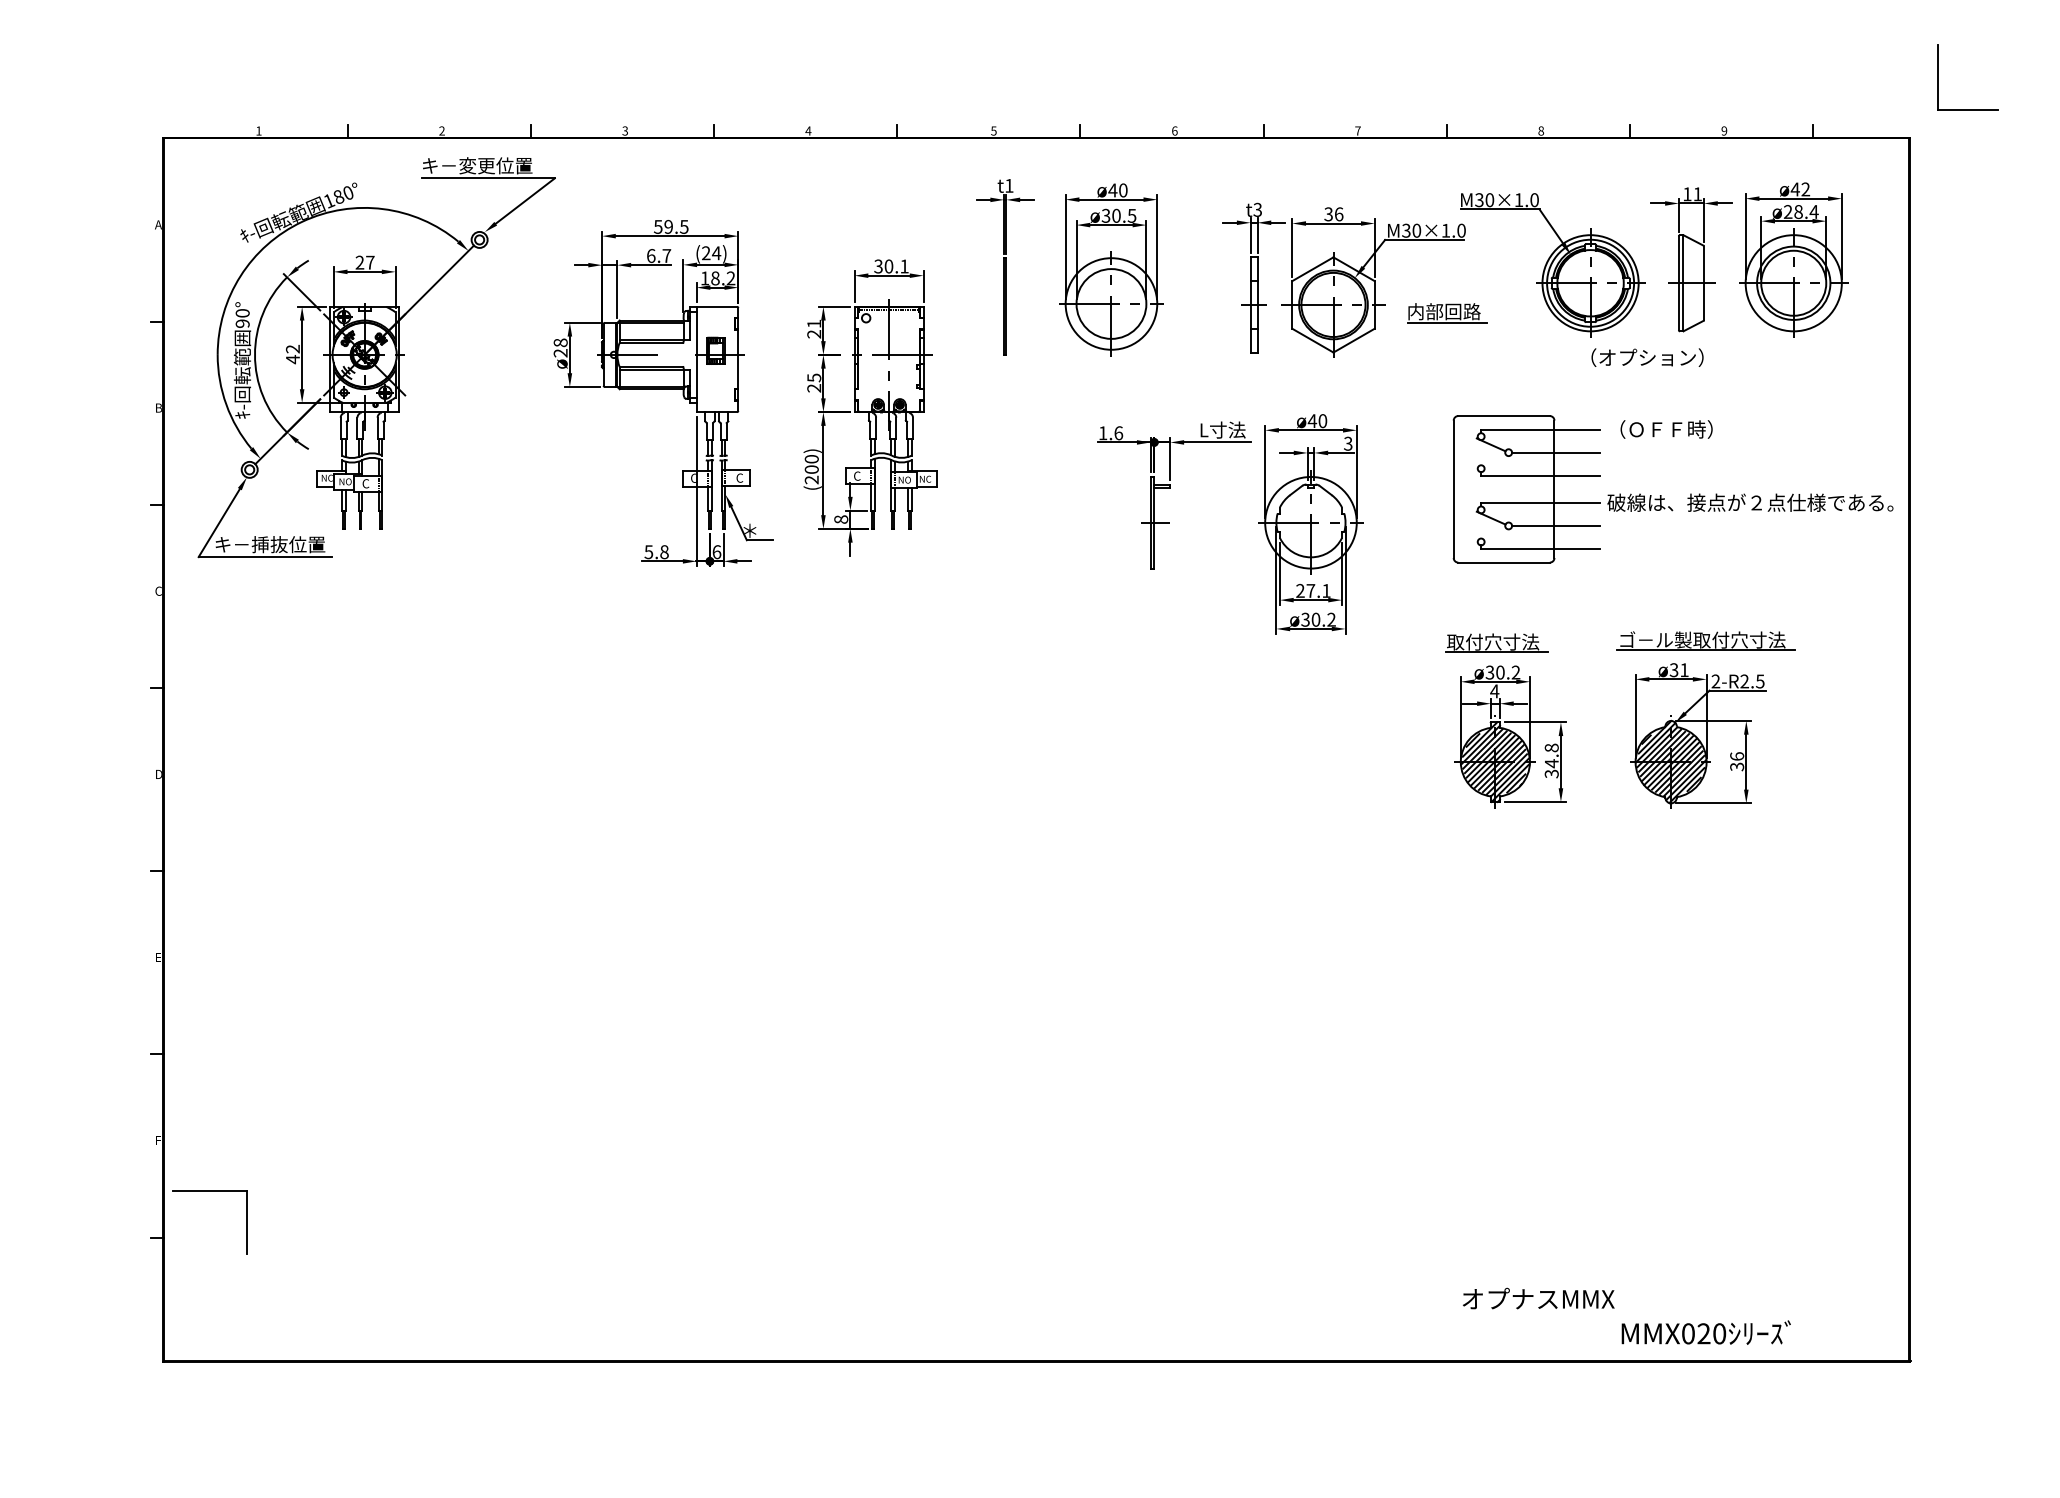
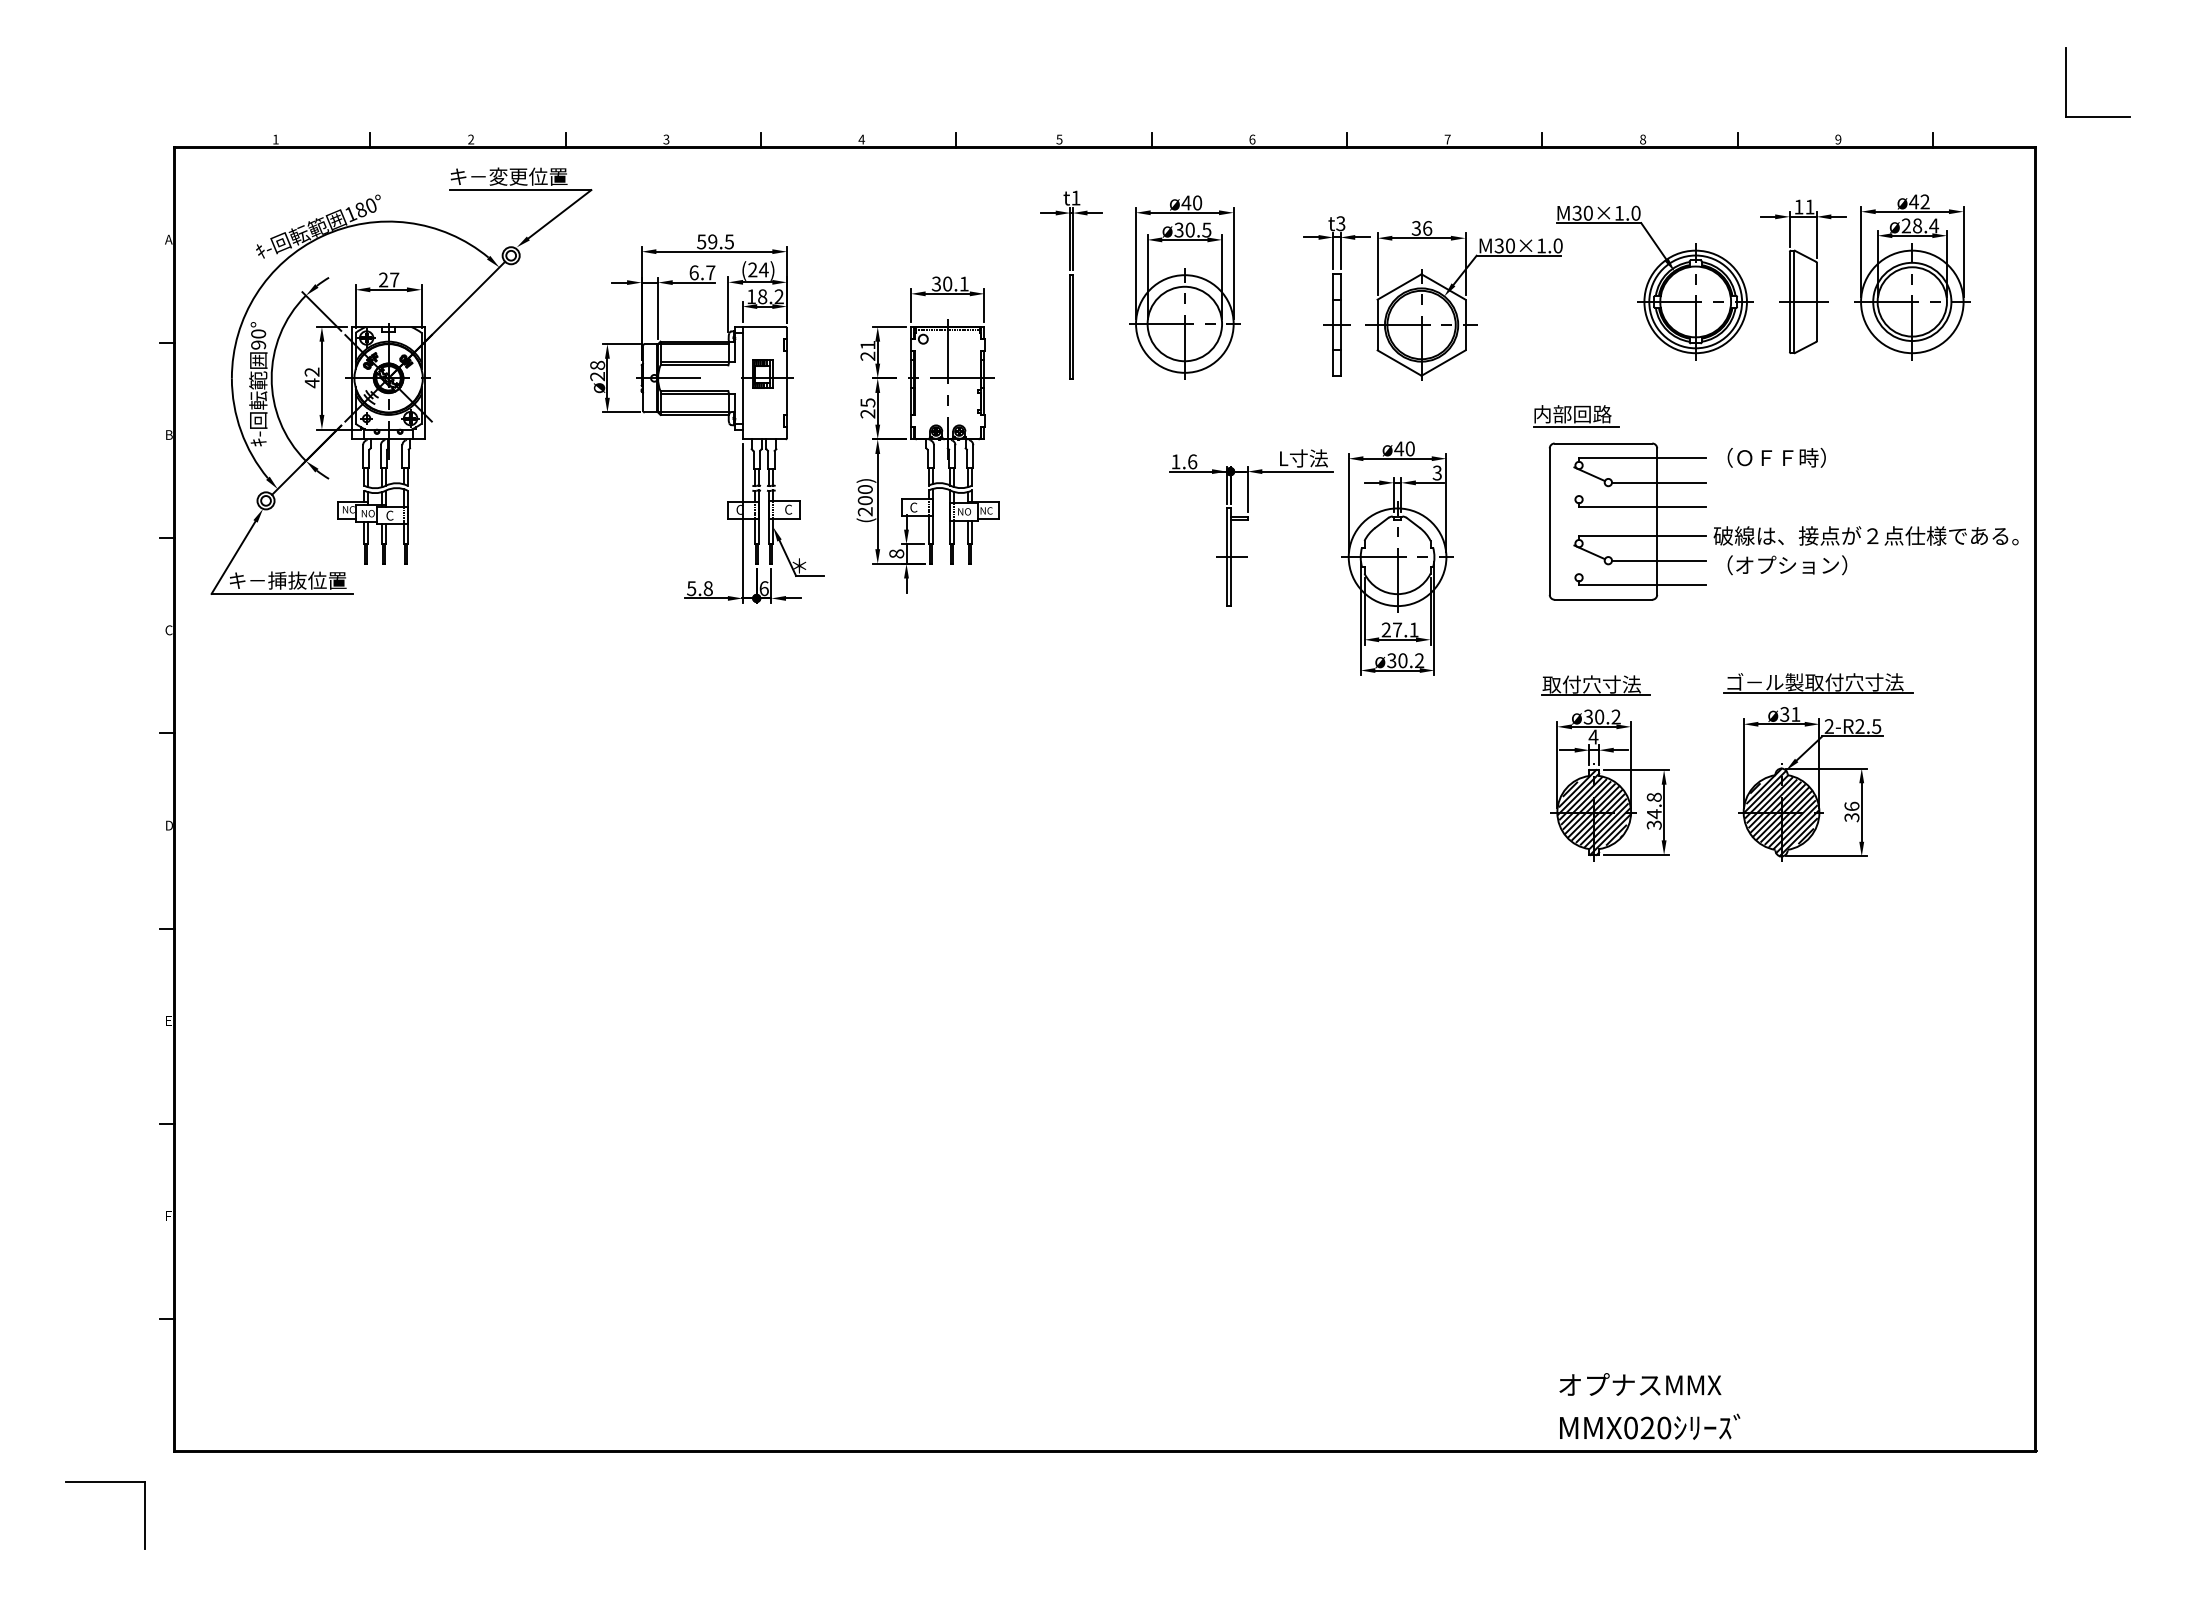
part: (1447, 313) -> (1576, 416), moved
text: (1647, 357) -> (1787, 565), moved
part: (209, 1191) -> (105, 1482), moved
text: (1706, 1332) -> (1650, 1426), moved

